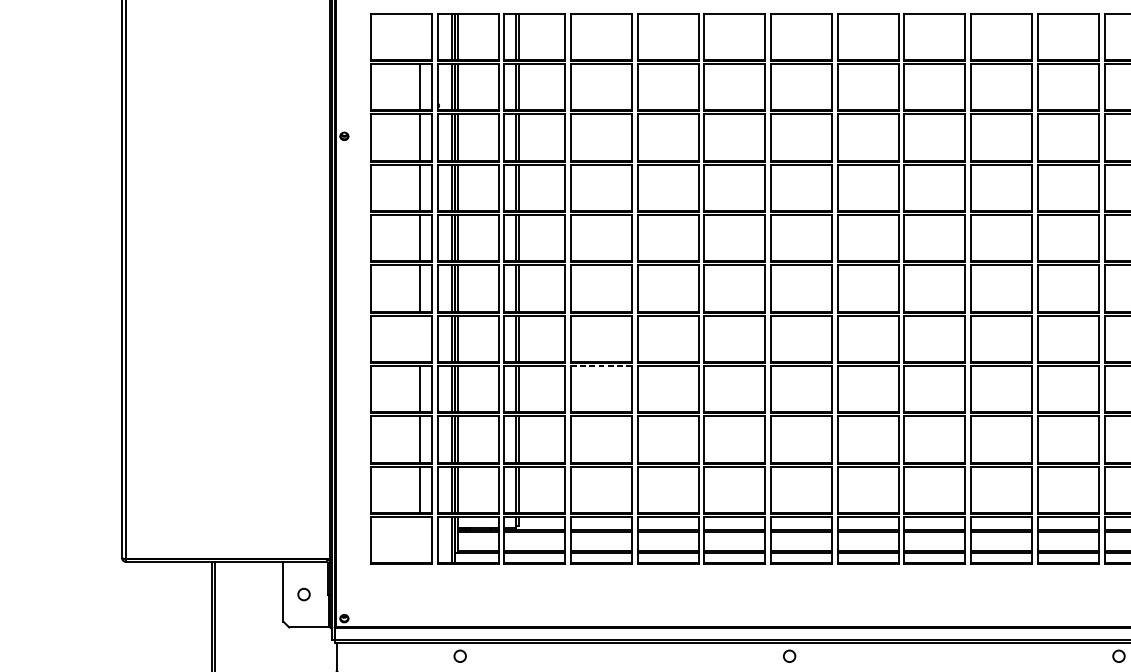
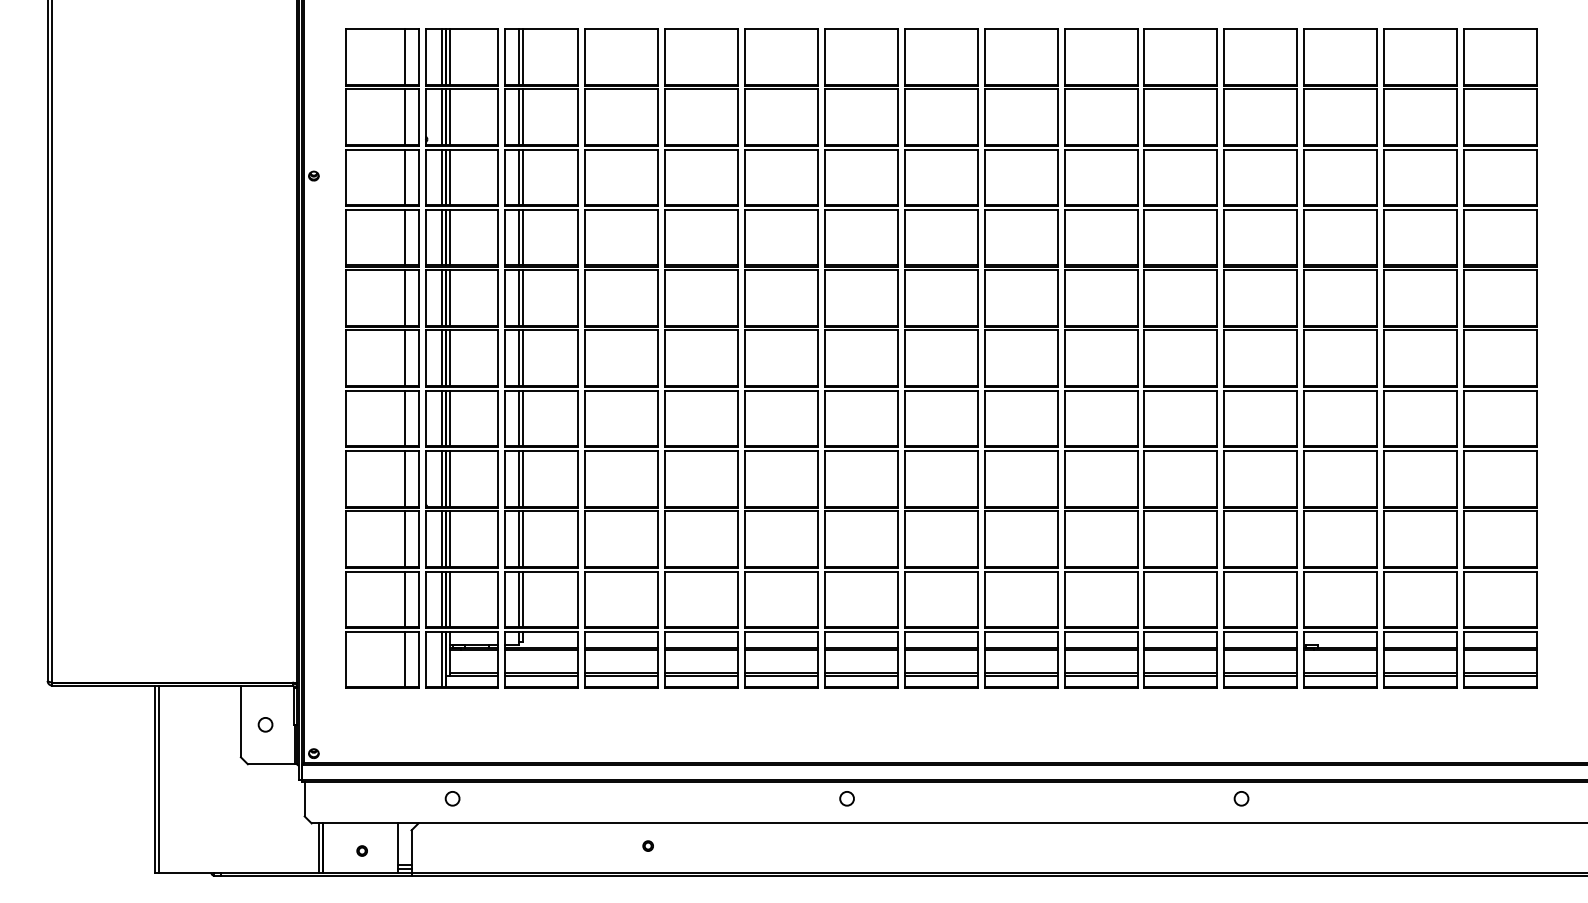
line: (420, 36) -> (404, 56), added
line: (420, 338) -> (404, 418), added
line: (602, 366) -> (622, 451), dashed -> solid
line: (420, 540) -> (404, 659), added

